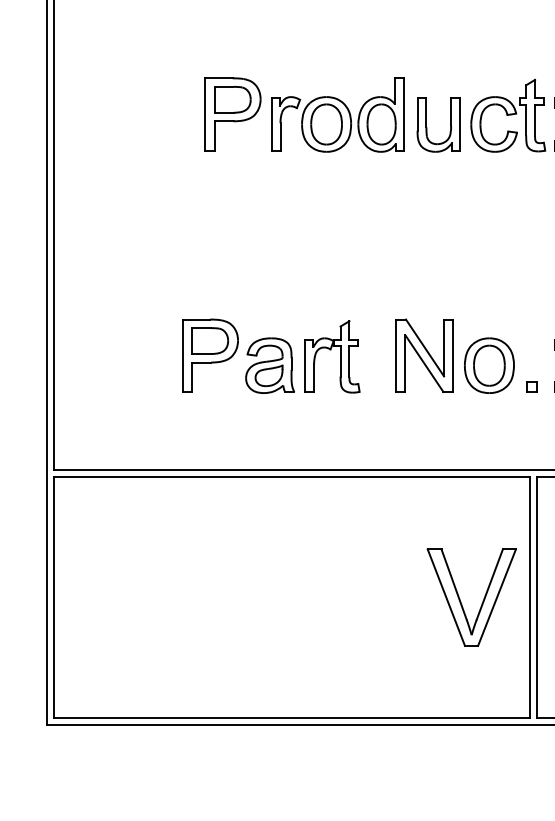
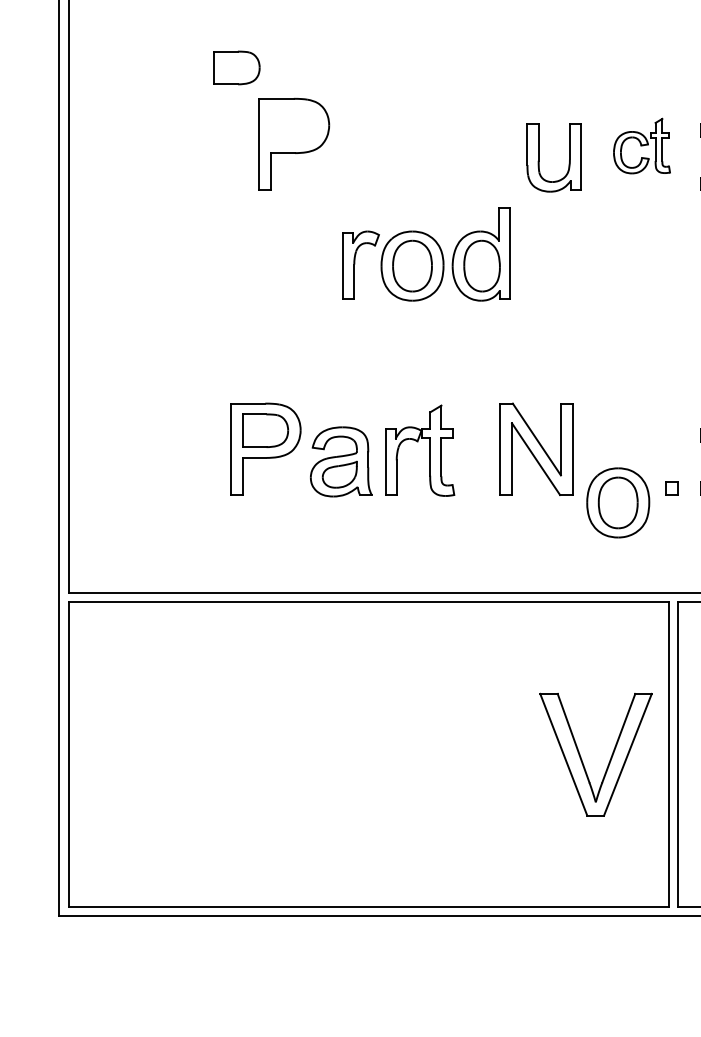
part: (232, 99) -> (236, 67), moved
part: (337, 115) -> (426, 254), moved
part: (507, 115) -> (641, 145), size x0.6
part: (489, 365) -> (618, 502), moved

